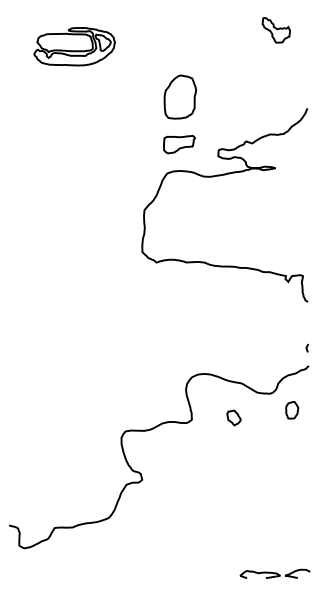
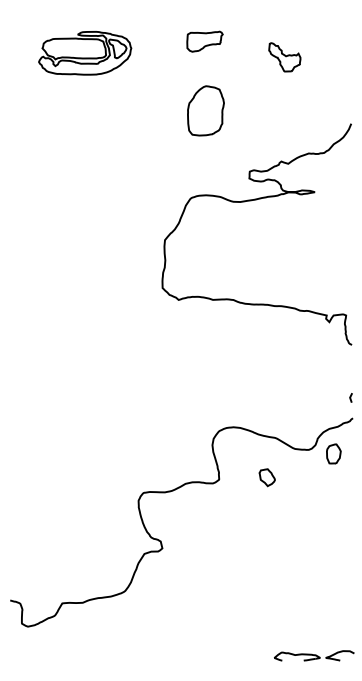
part: (275, 30) -> (283, 57), moved
part: (179, 144) -> (205, 41), moved
part: (292, 410) -> (334, 454), moved

